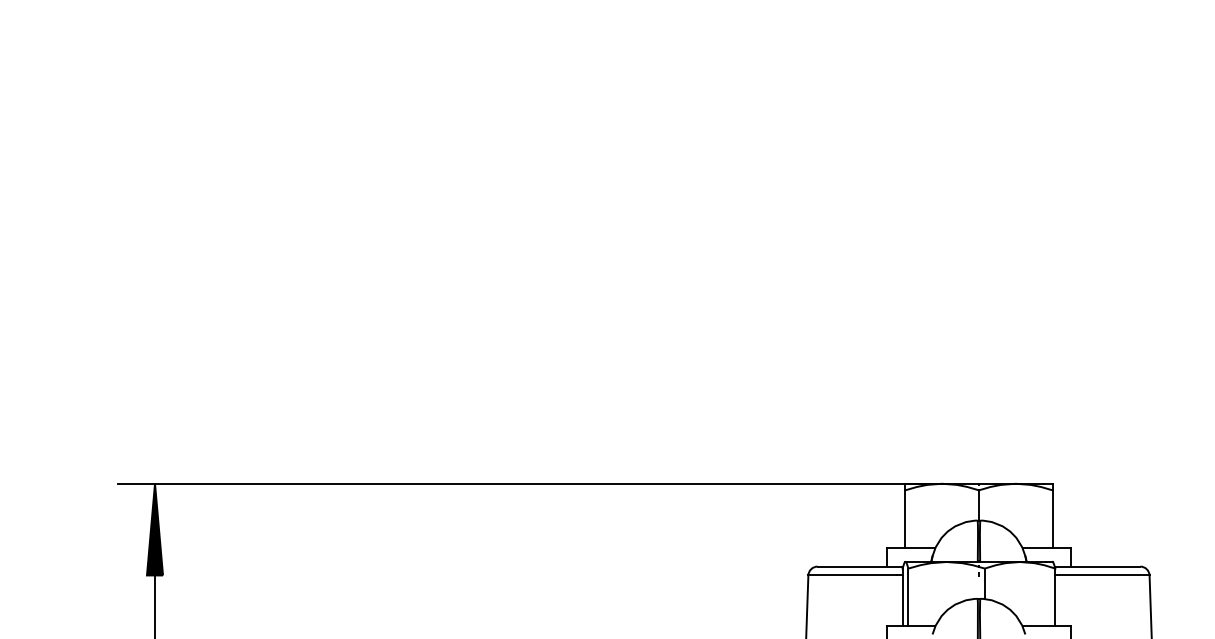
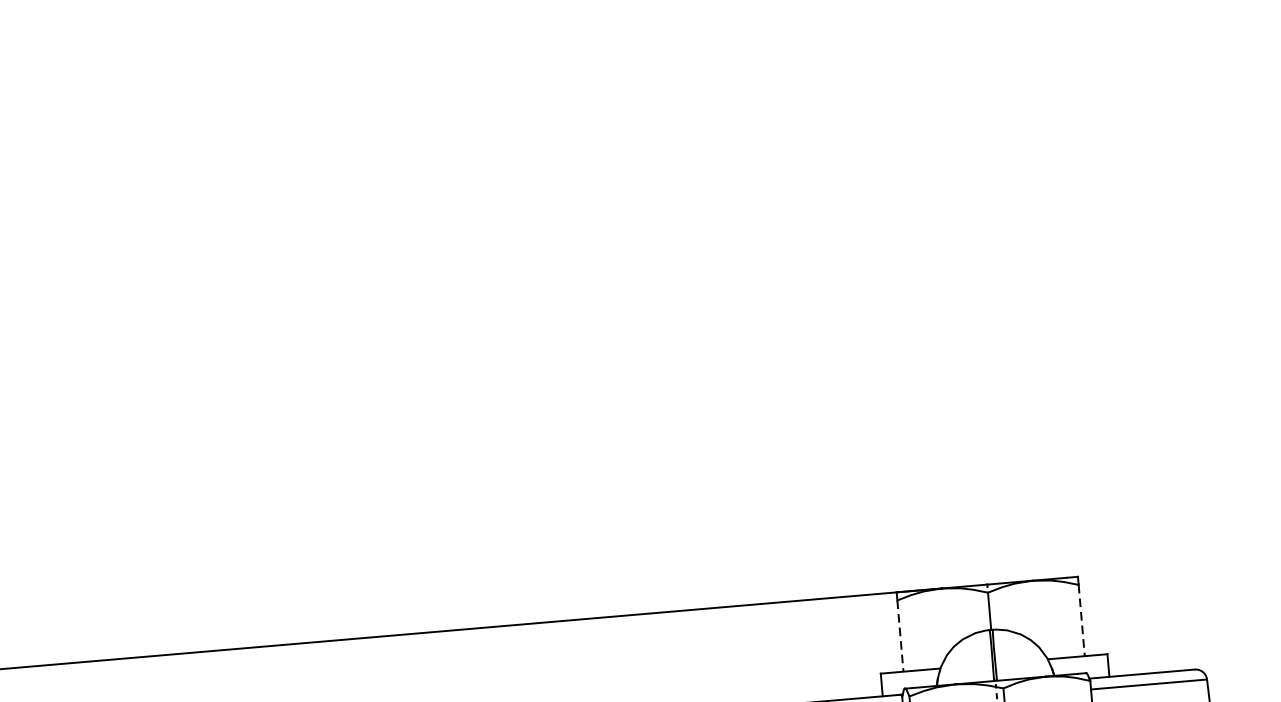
line: (905, 519) -> (900, 636), solid -> dashed
line: (1052, 519) -> (1081, 620), solid -> dashed

